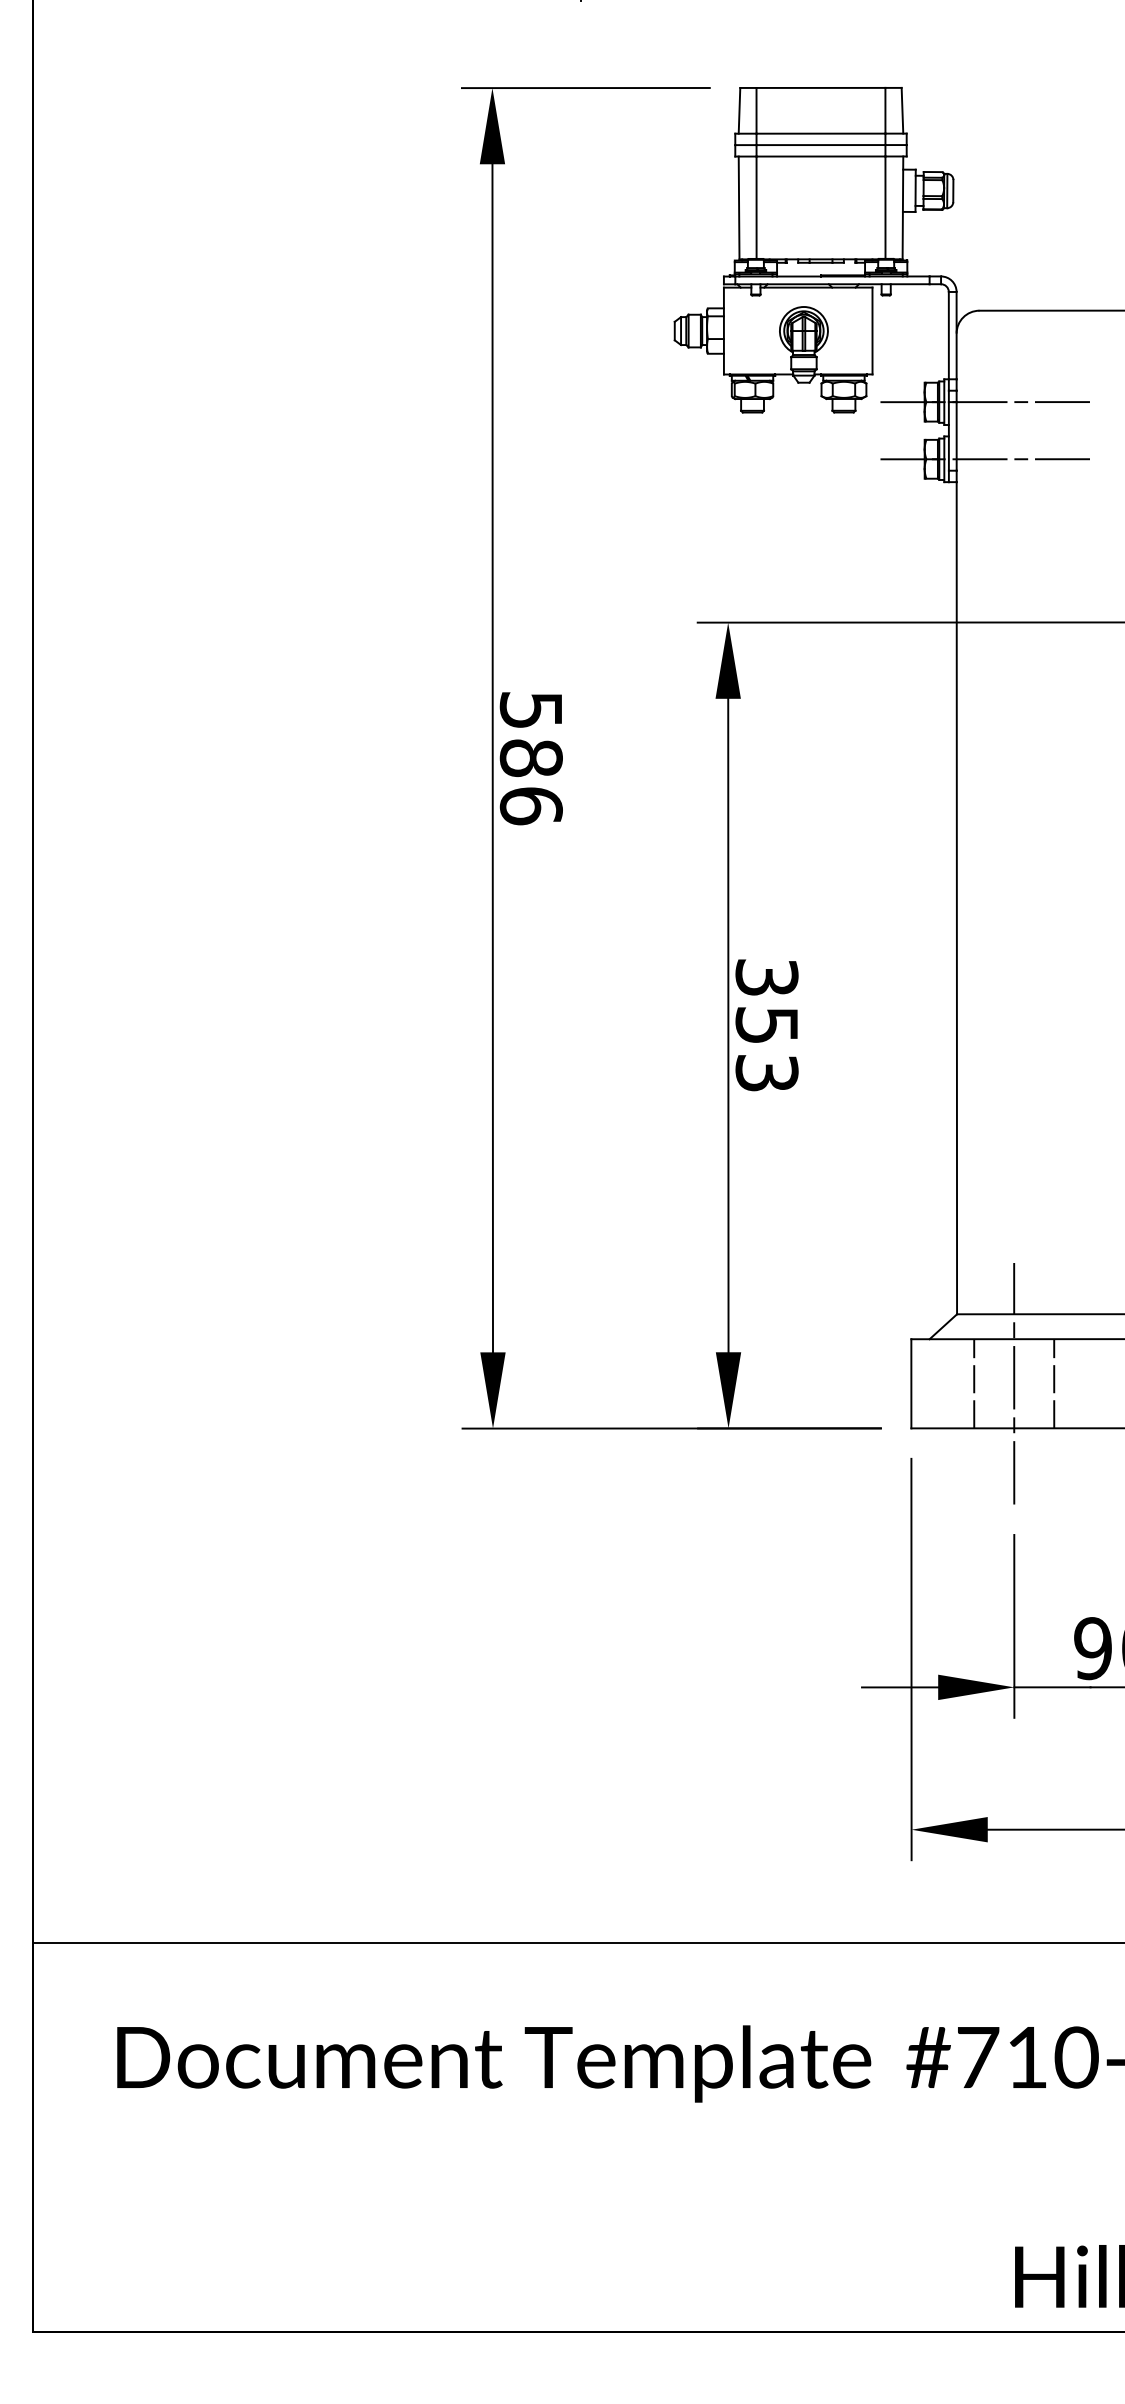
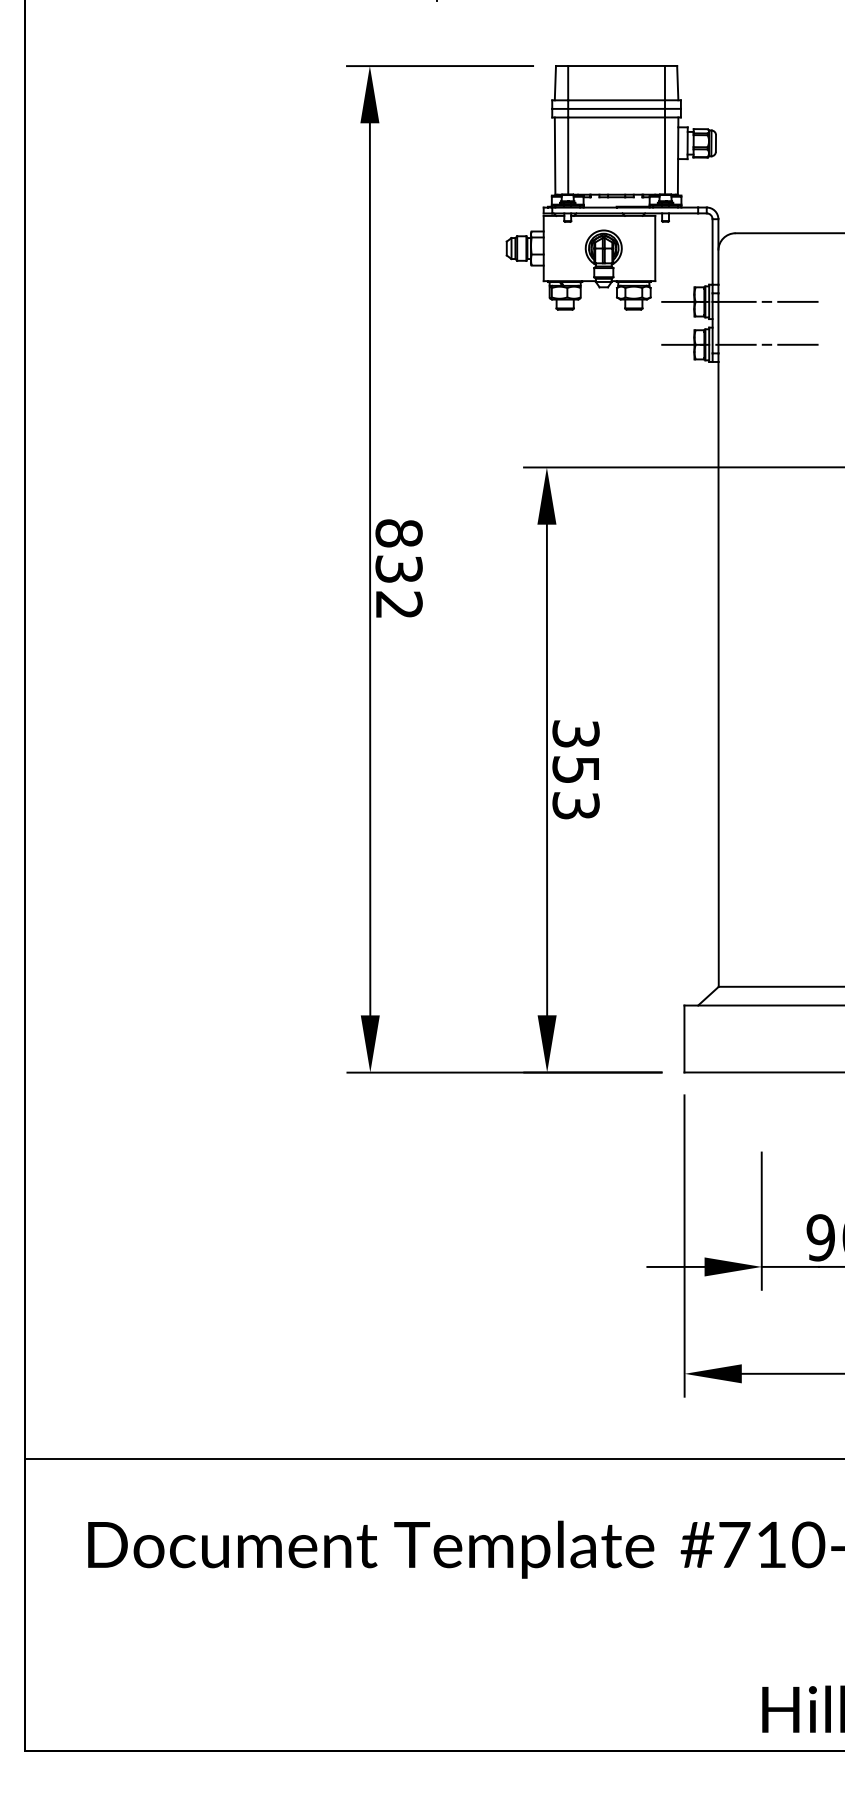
text: (530, 758) -> (398, 569), 586 -> 832
line: (974, 1383) -> (731, 1038), removed
line: (1013, 1383) -> (761, 1038), removed
line: (1053, 1383) -> (791, 1038), removed

